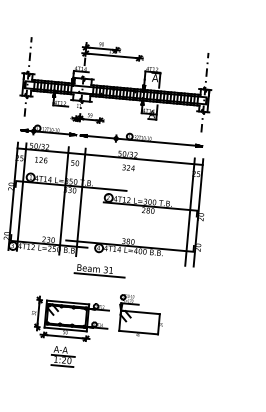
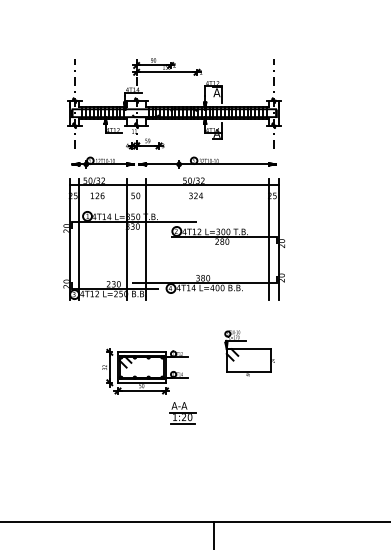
part: (99, 270) -> (173, 313), removed
part: (140, 316) -> (249, 353), moved
part: (62, 356) -> (182, 413), moved

